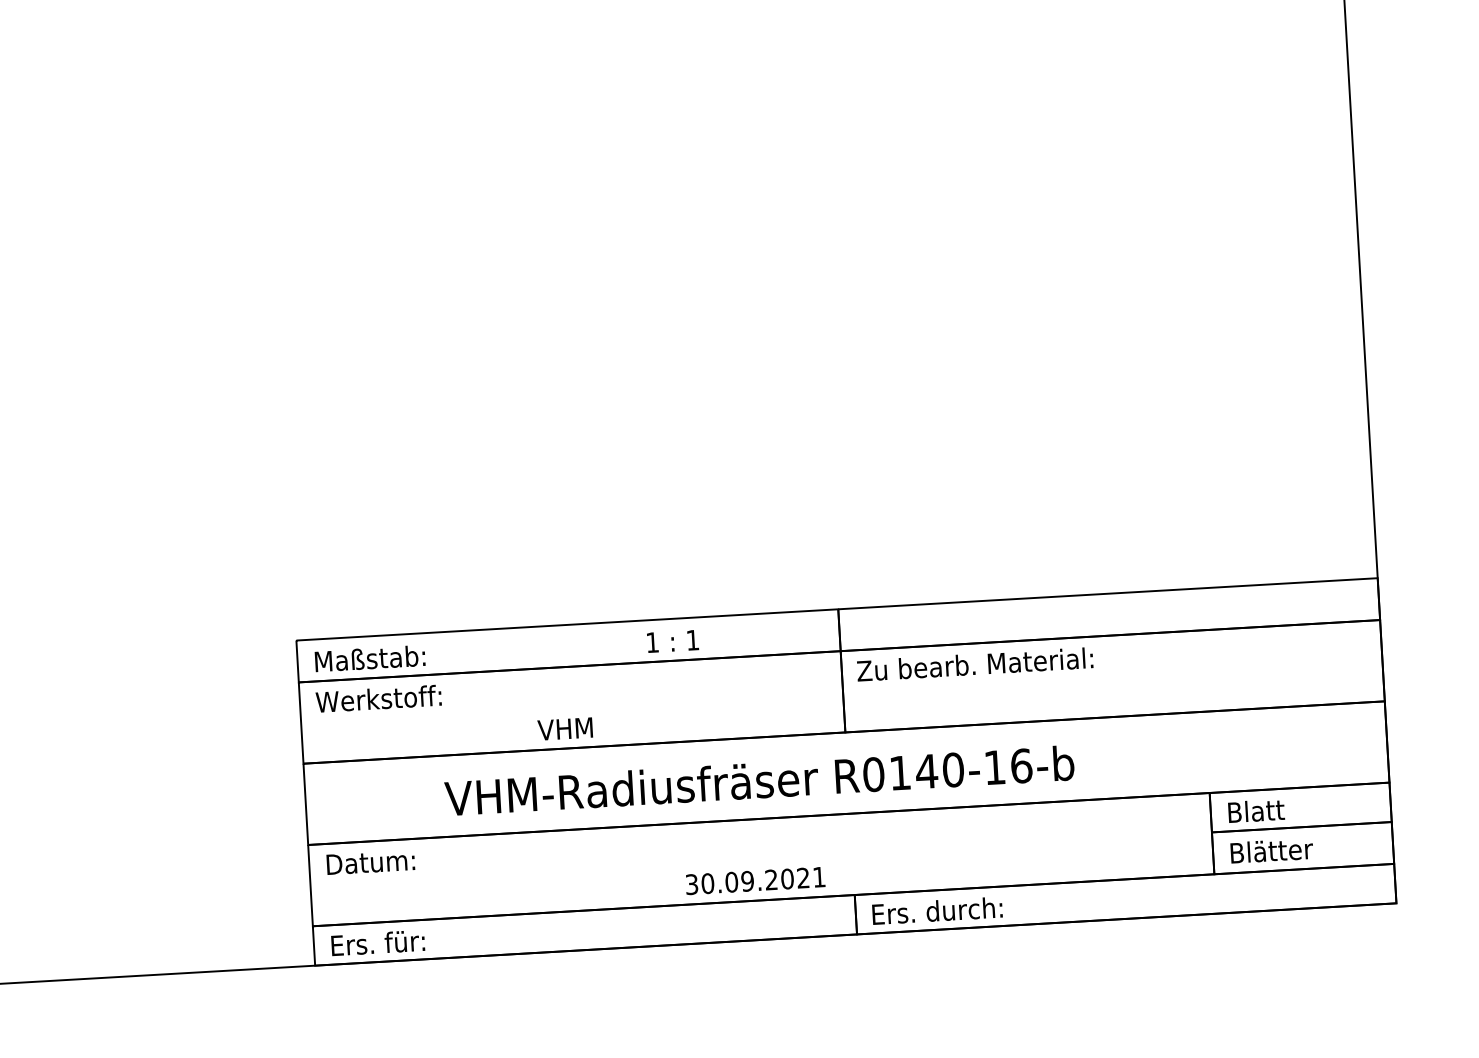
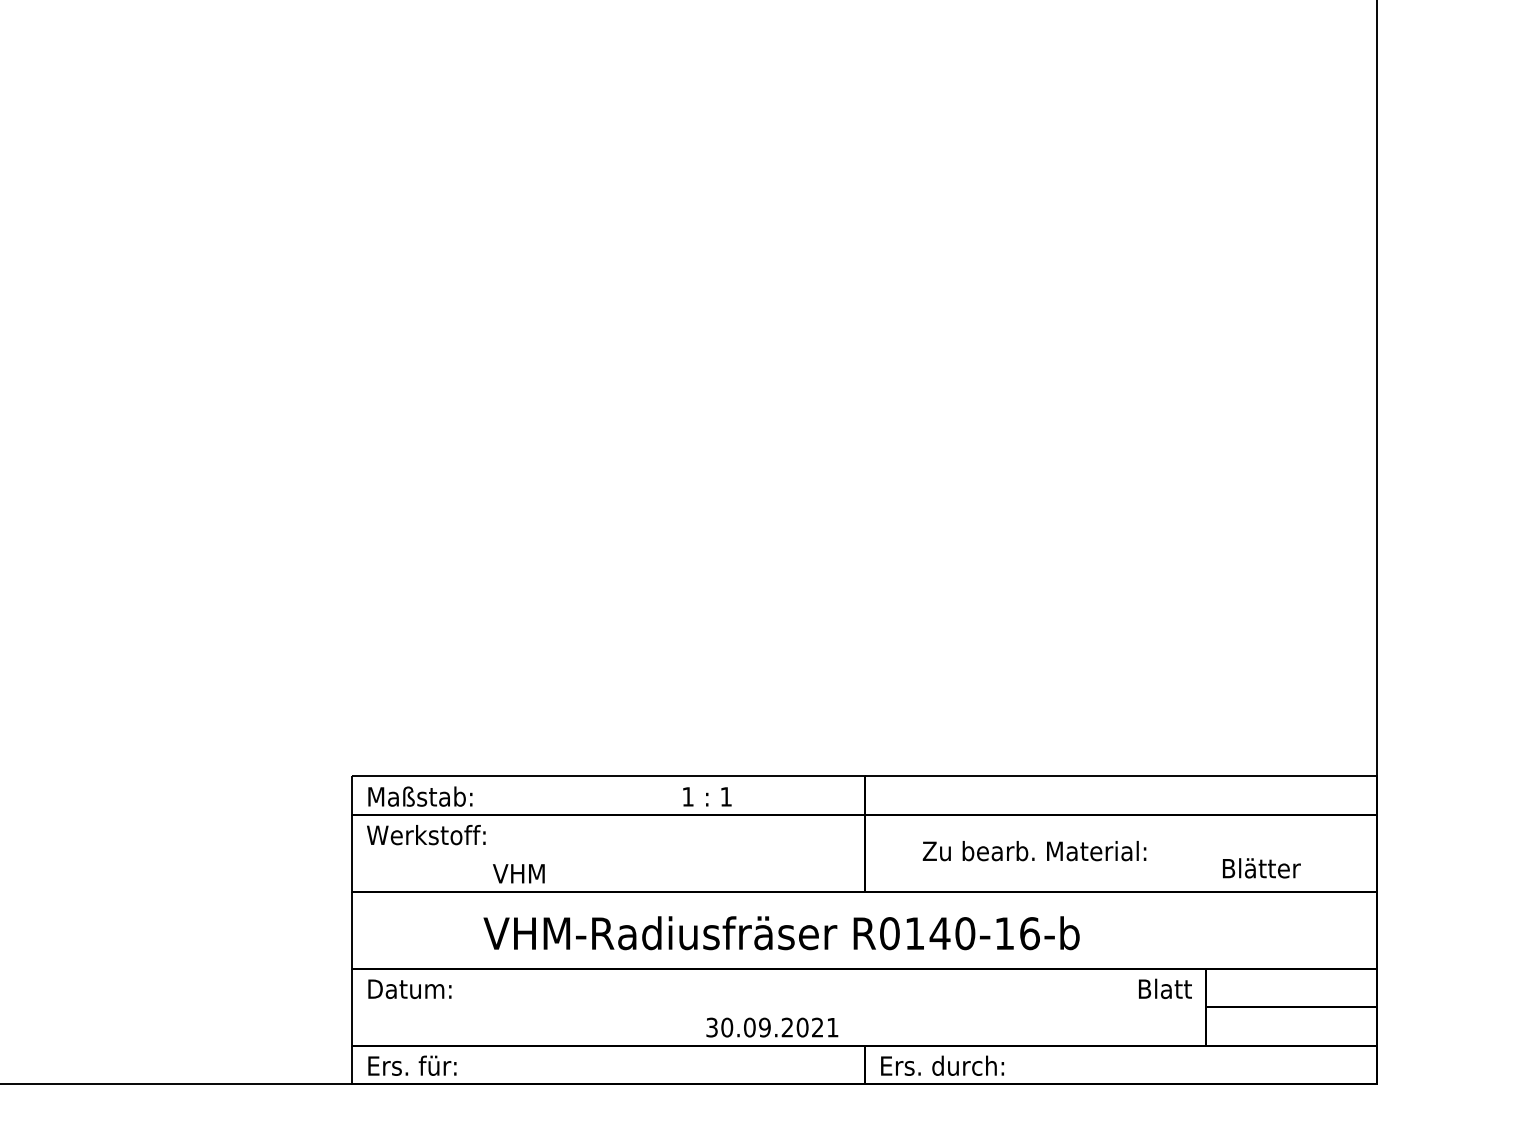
text: (975, 664) -> (1034, 851), moved
text: (564, 728) -> (518, 873), moved
text: (1256, 810) -> (1165, 988), moved
text: (1271, 851) -> (1261, 868), moved

